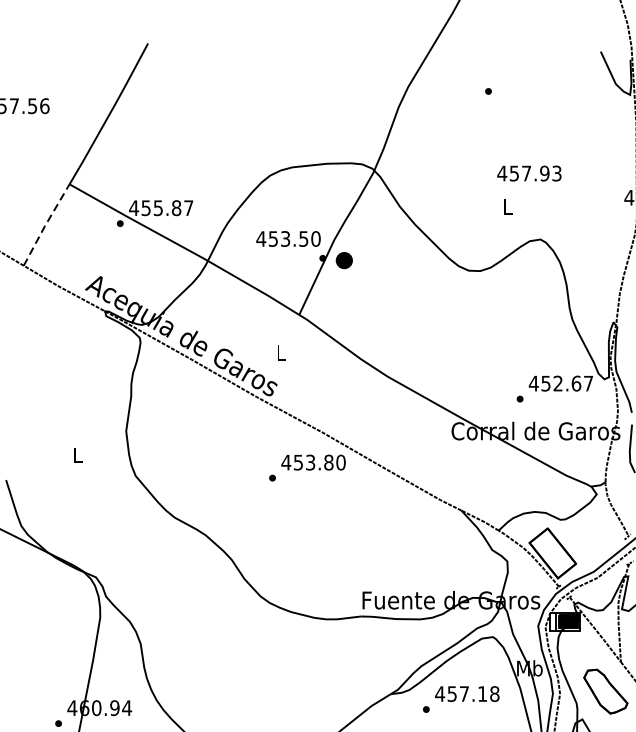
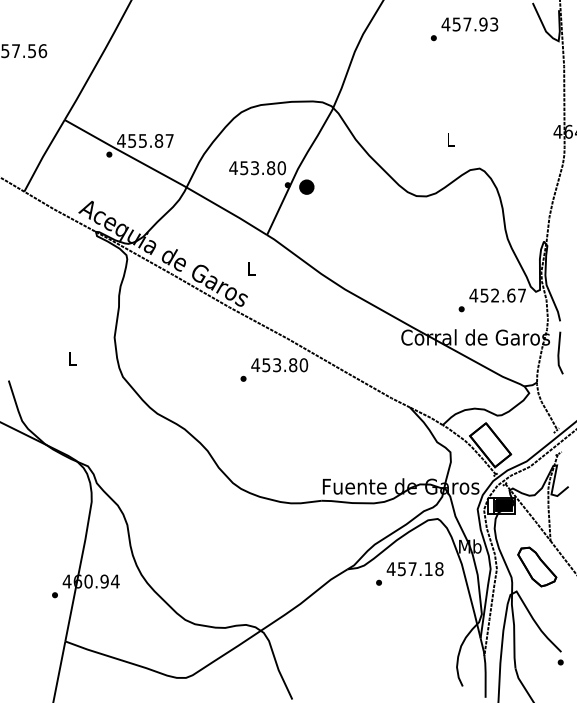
text: (528, 173) -> (469, 24), moved
line: (45, 225) -> (43, 156), dashed -> solid
text: (304, 239) -> (271, 168), 453.50 -> 453.80

